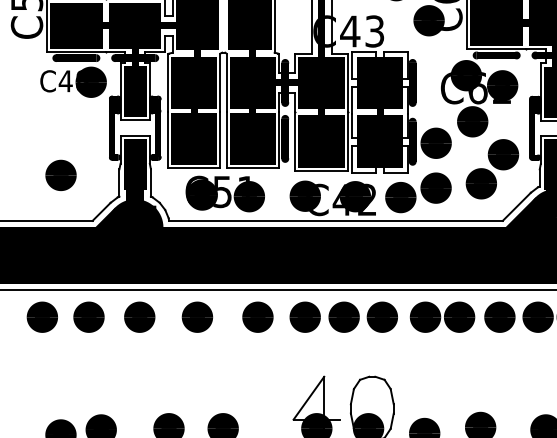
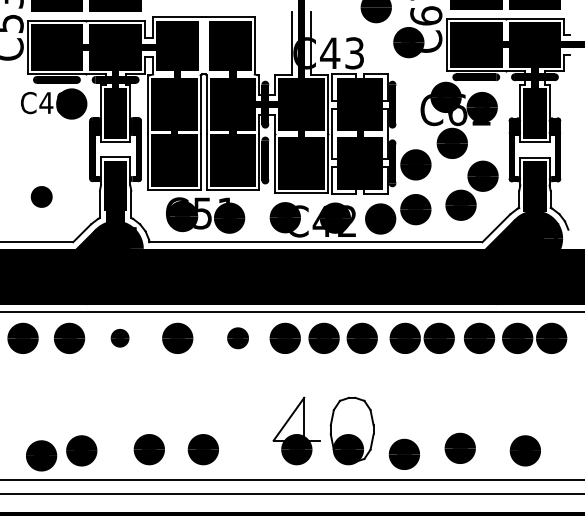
part: (60, 174) -> (41, 196), size x0.7
part: (139, 316) -> (119, 337), size x0.6
part: (257, 316) -> (237, 337), size x0.7

